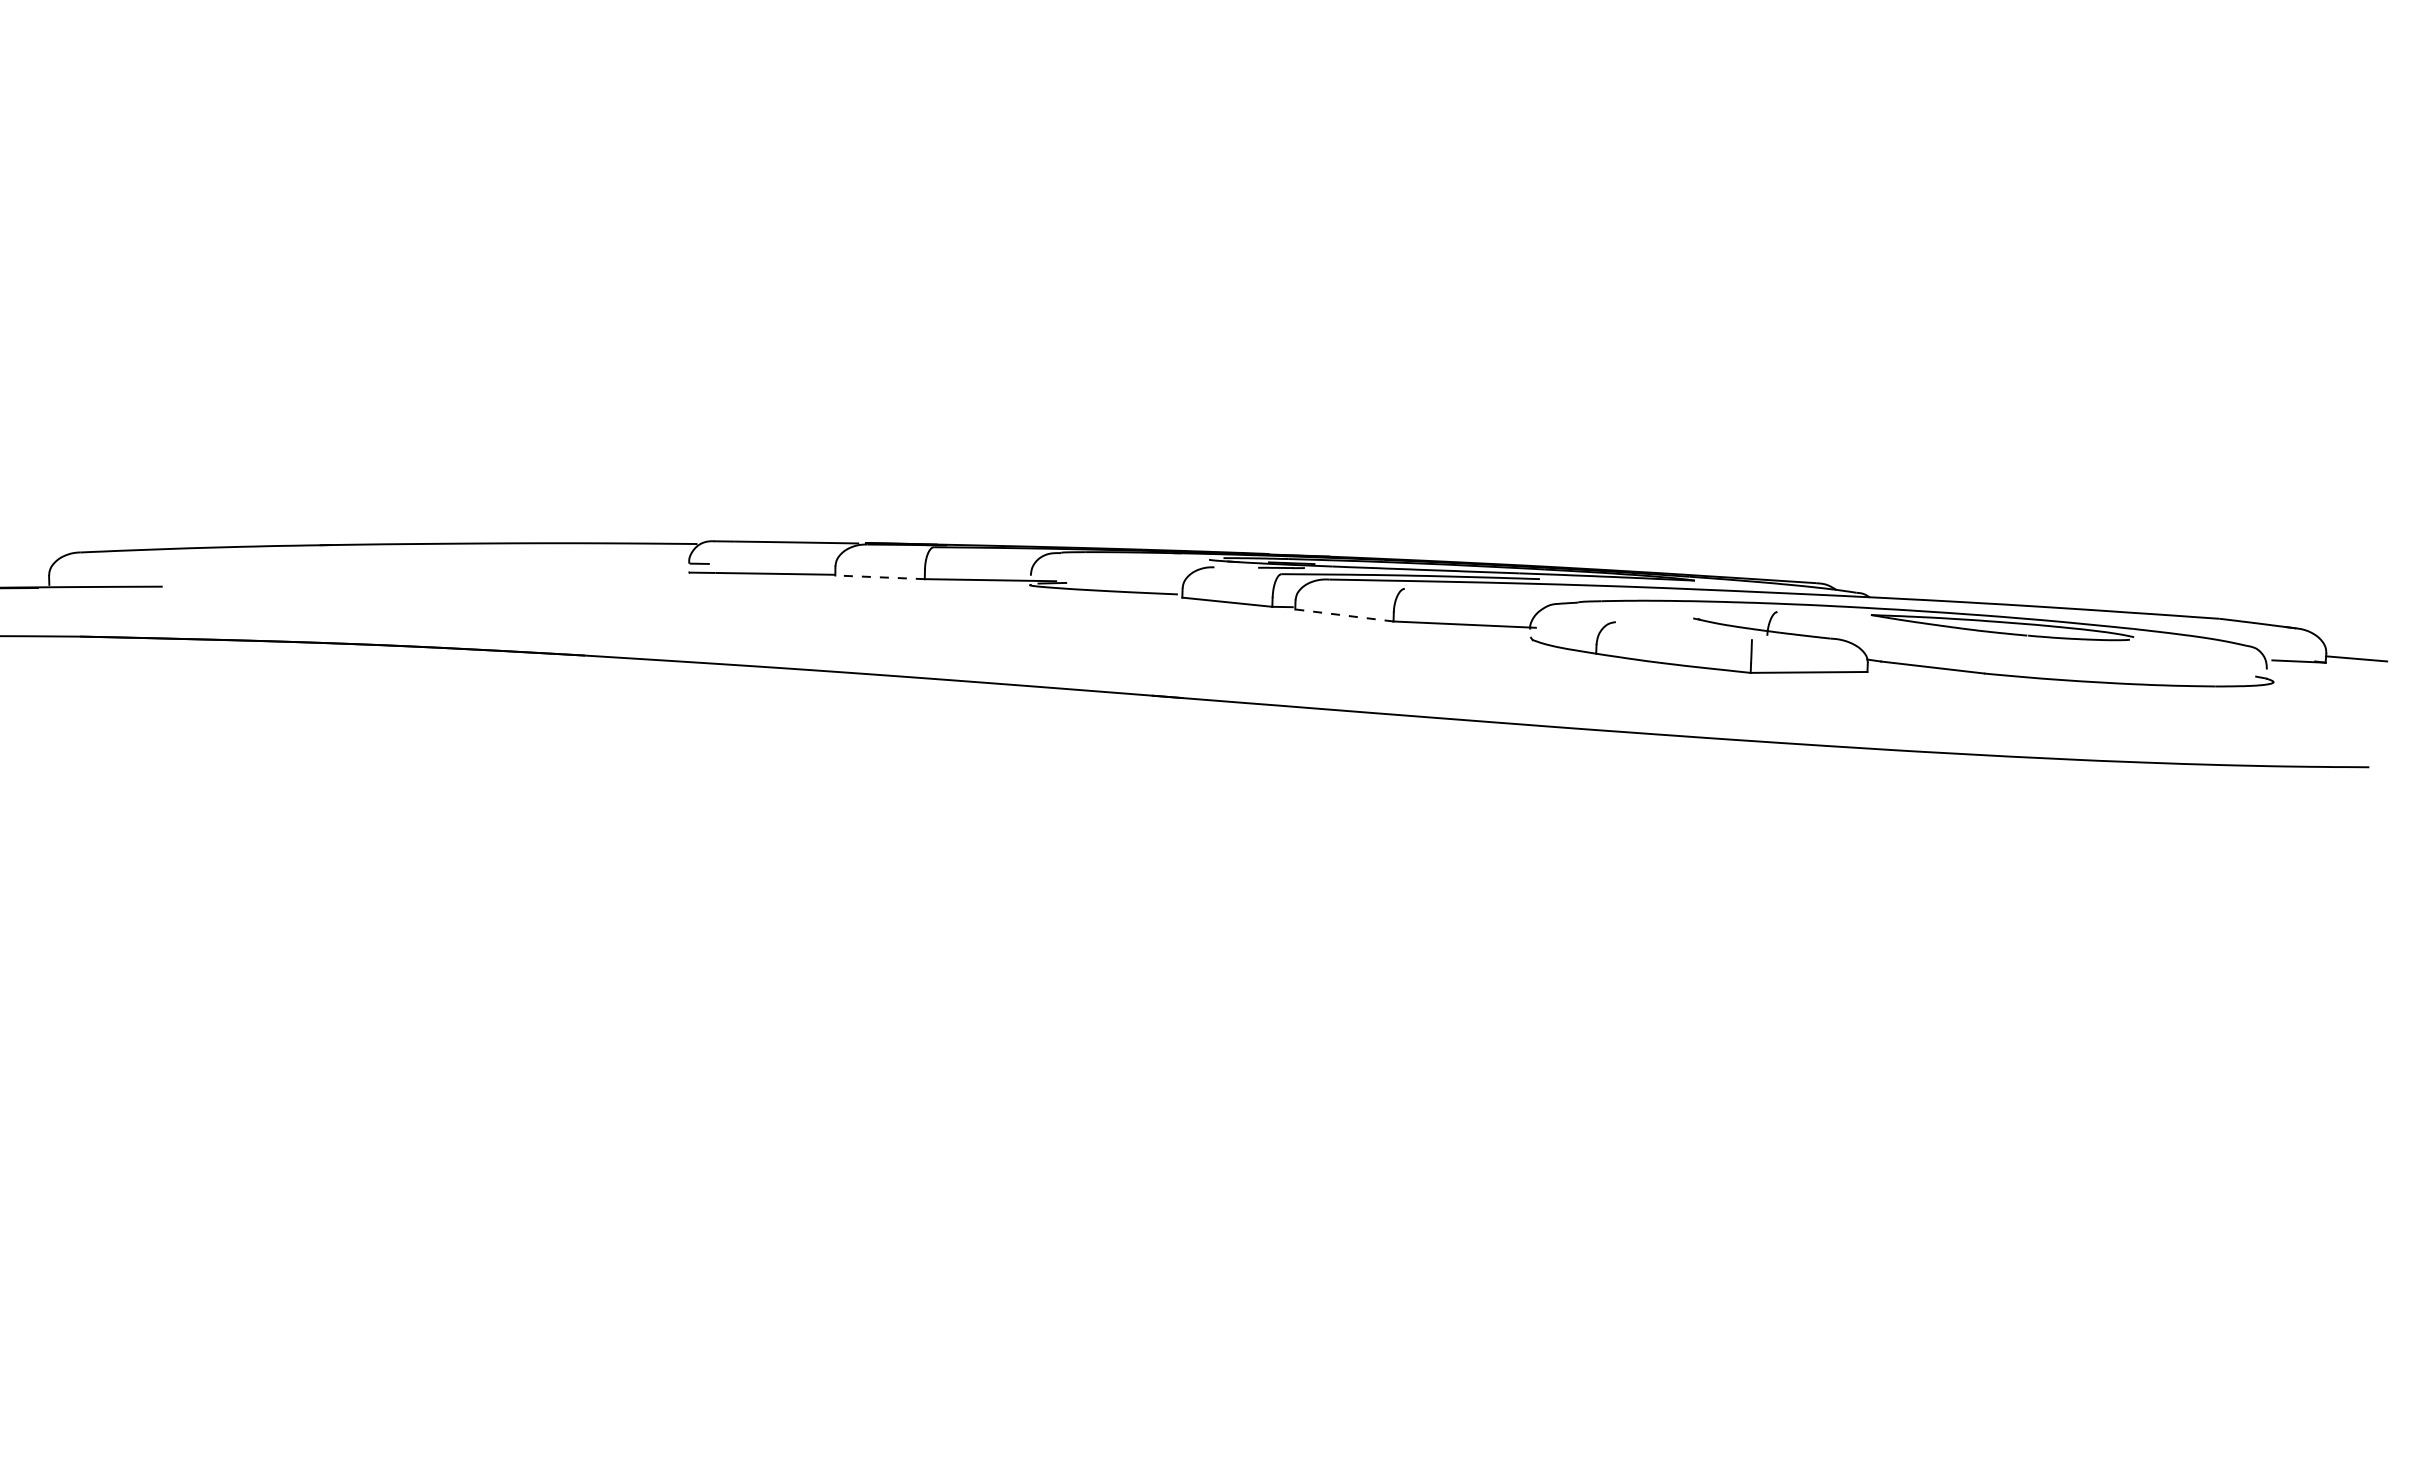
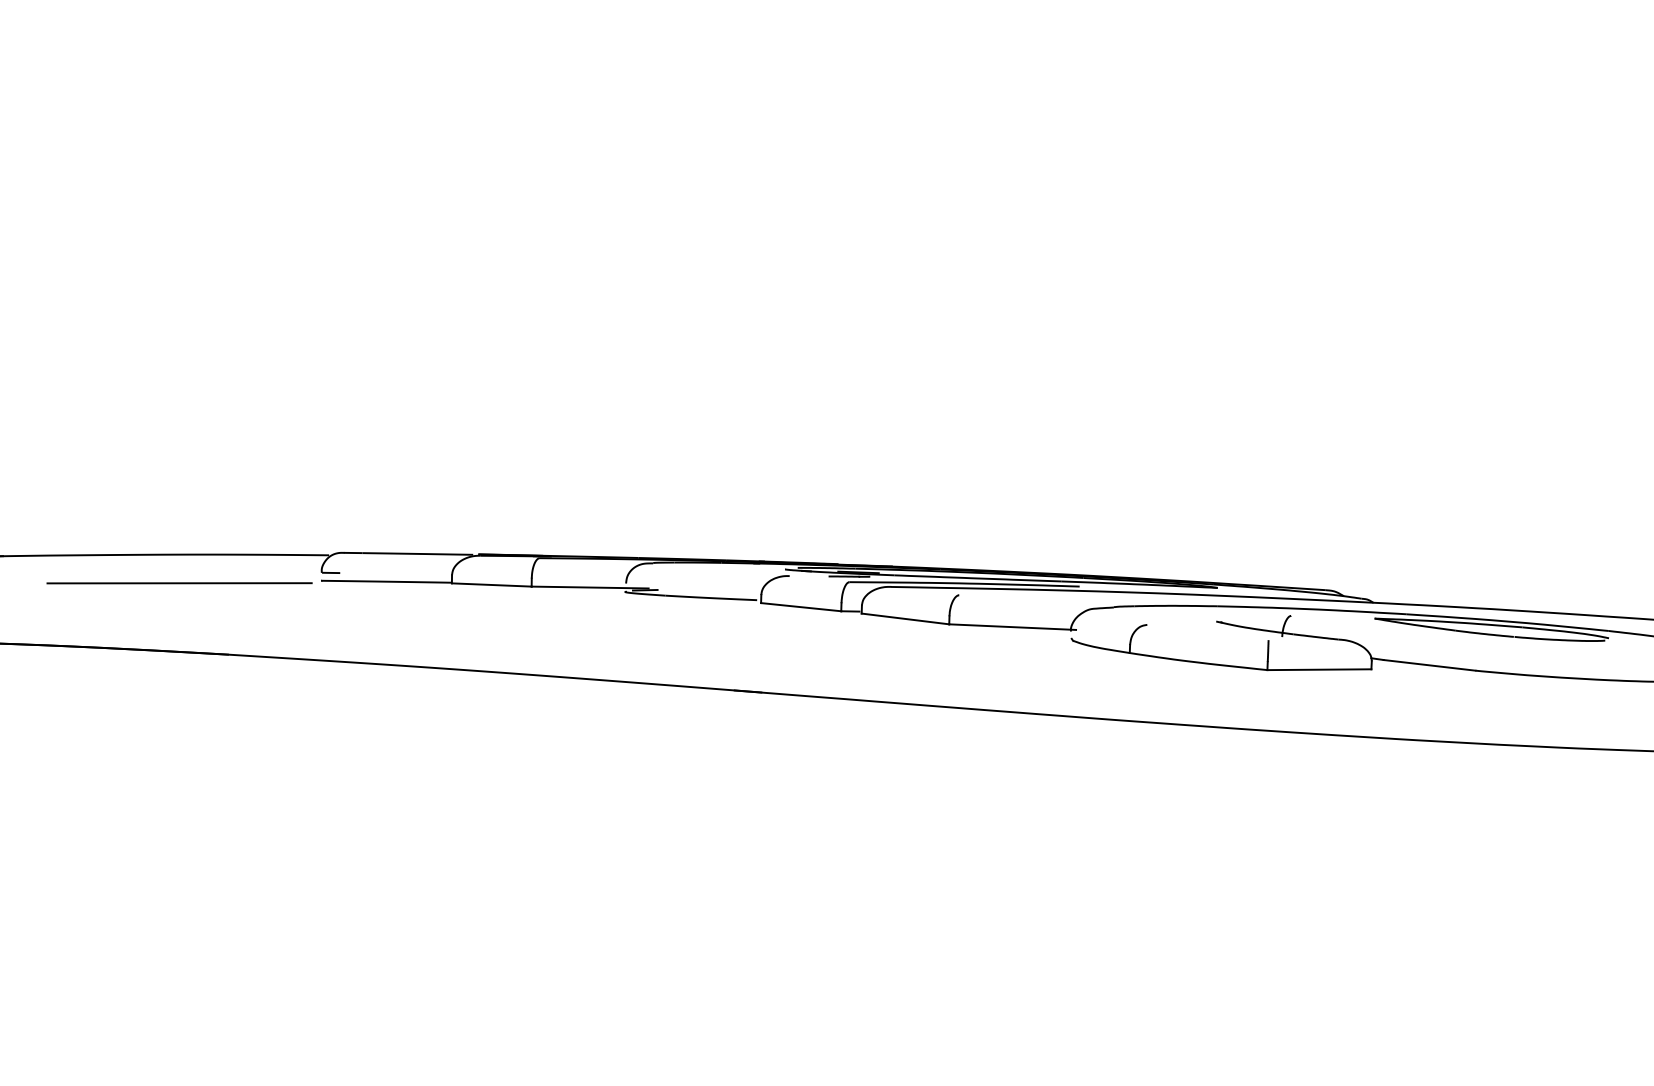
line: (529, 575) -> (179, 583), added
line: (880, 577) -> (492, 585), dashed -> solid
line: (1344, 615) -> (905, 618), dashed -> solid

